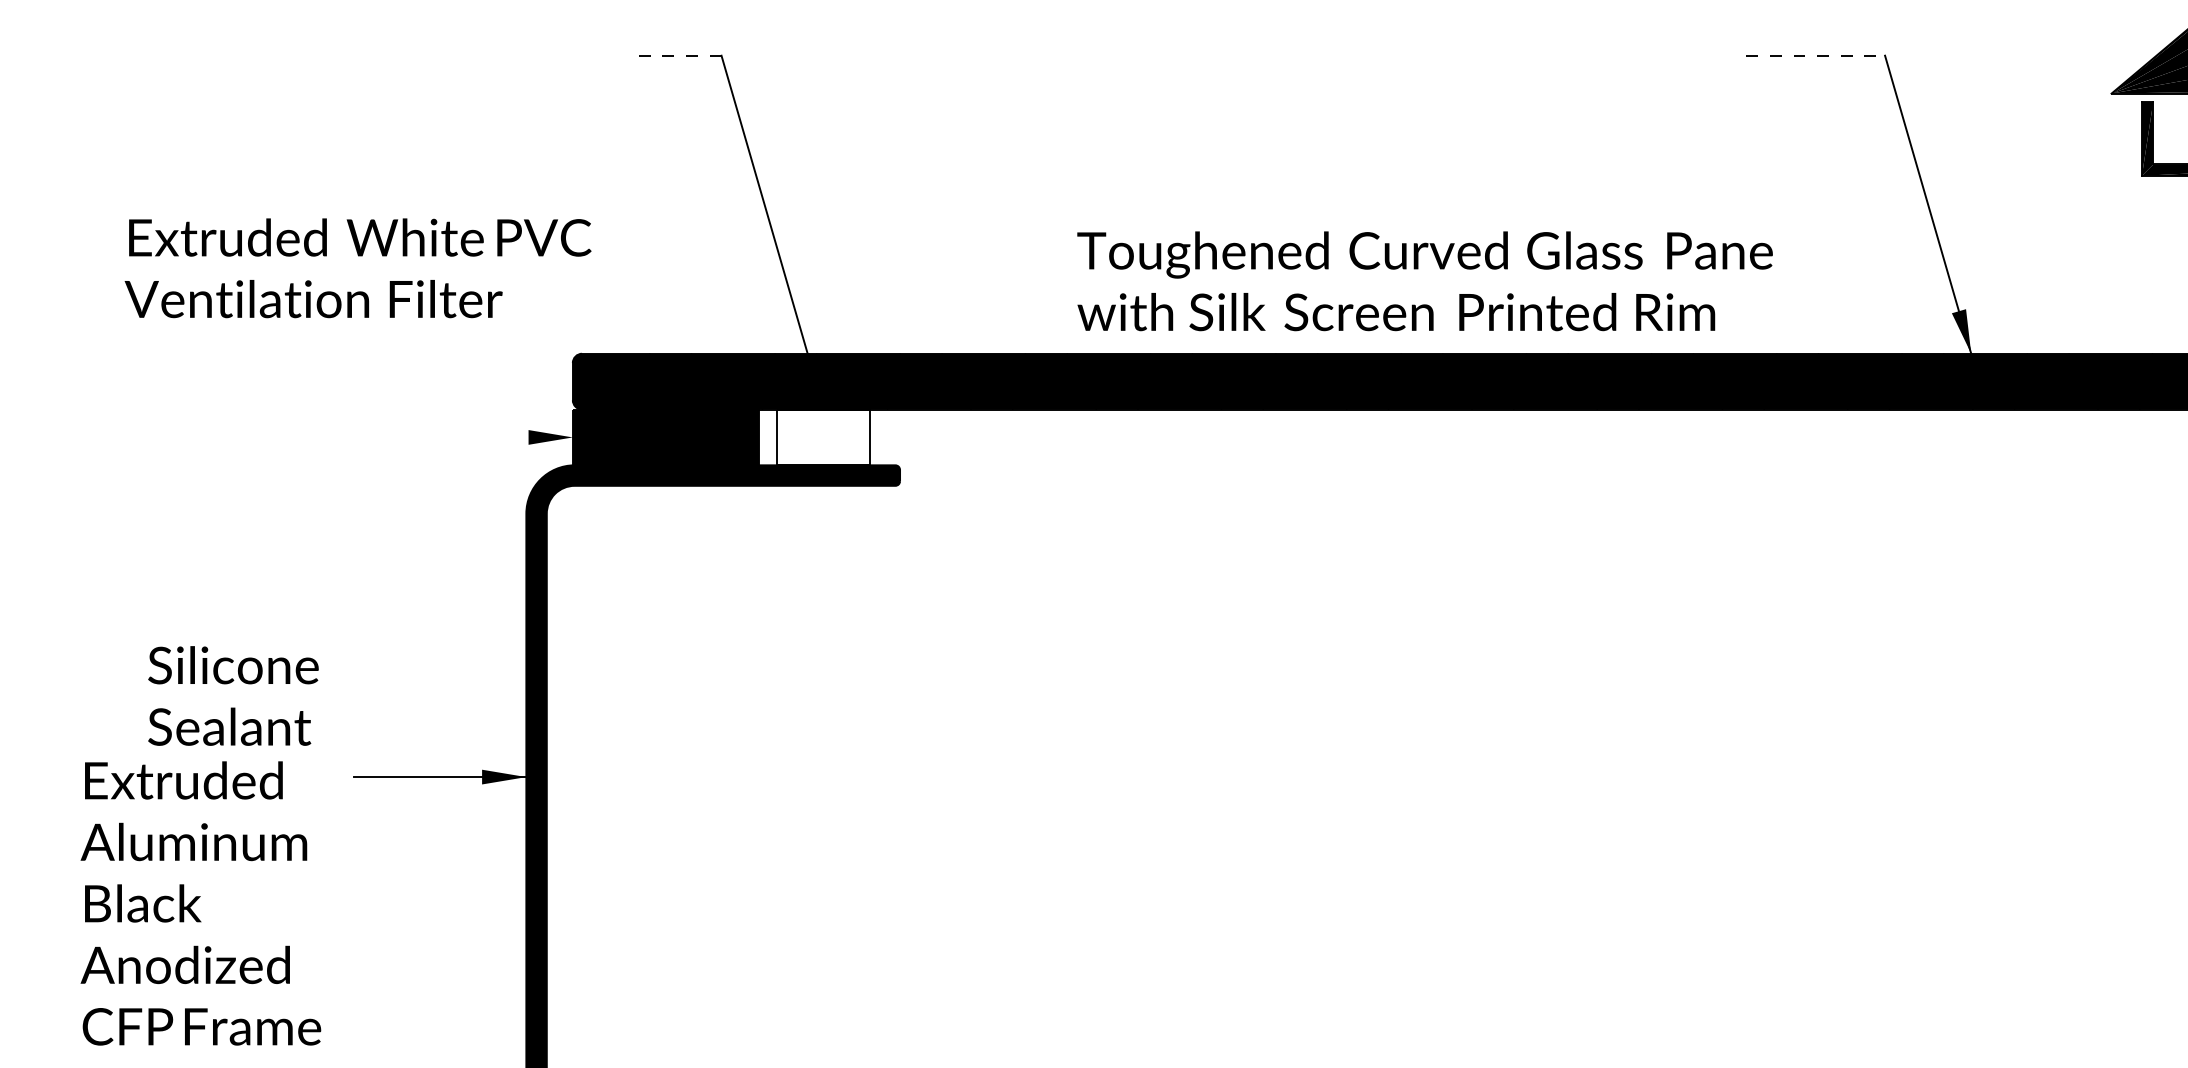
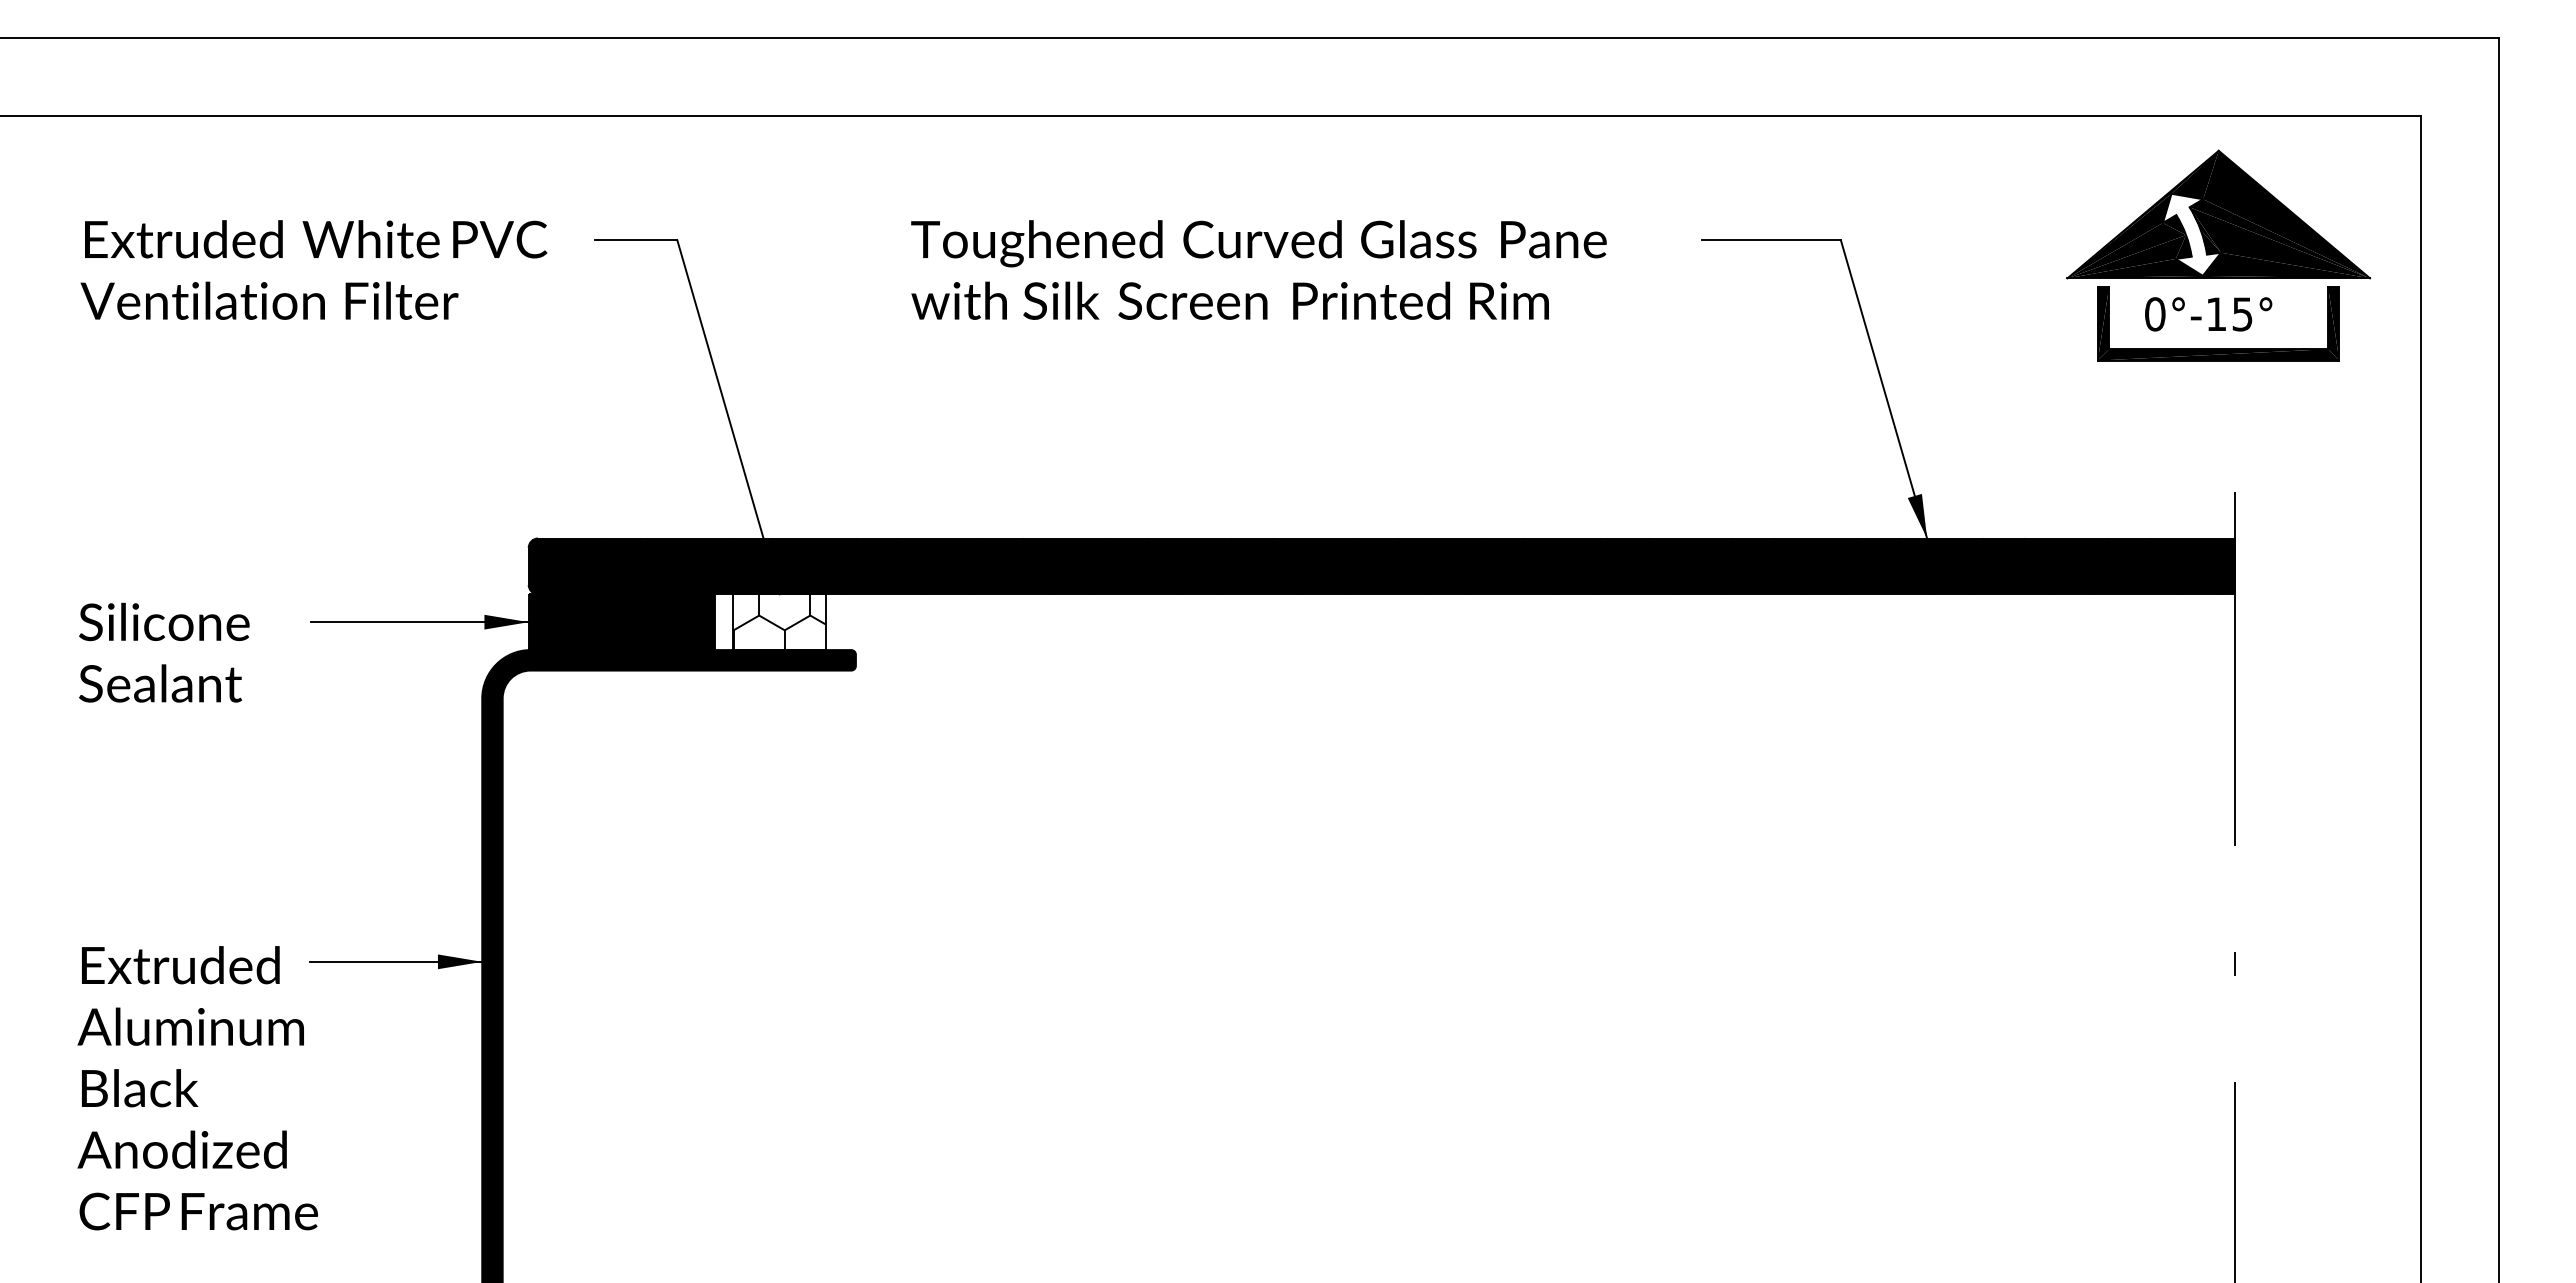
line: (680, 55) -> (636, 240), dashed -> solid
line: (1816, 55) -> (1772, 240), dashed -> solid
text: (357, 267) -> (313, 269), moved
text: (1424, 280) -> (1258, 269), moved
line: (463, 437) -> (419, 622), added
hatch: (823, 437) -> (779, 622), added
text: (233, 695) -> (164, 652), moved
text: (200, 903) -> (197, 1088), moved

